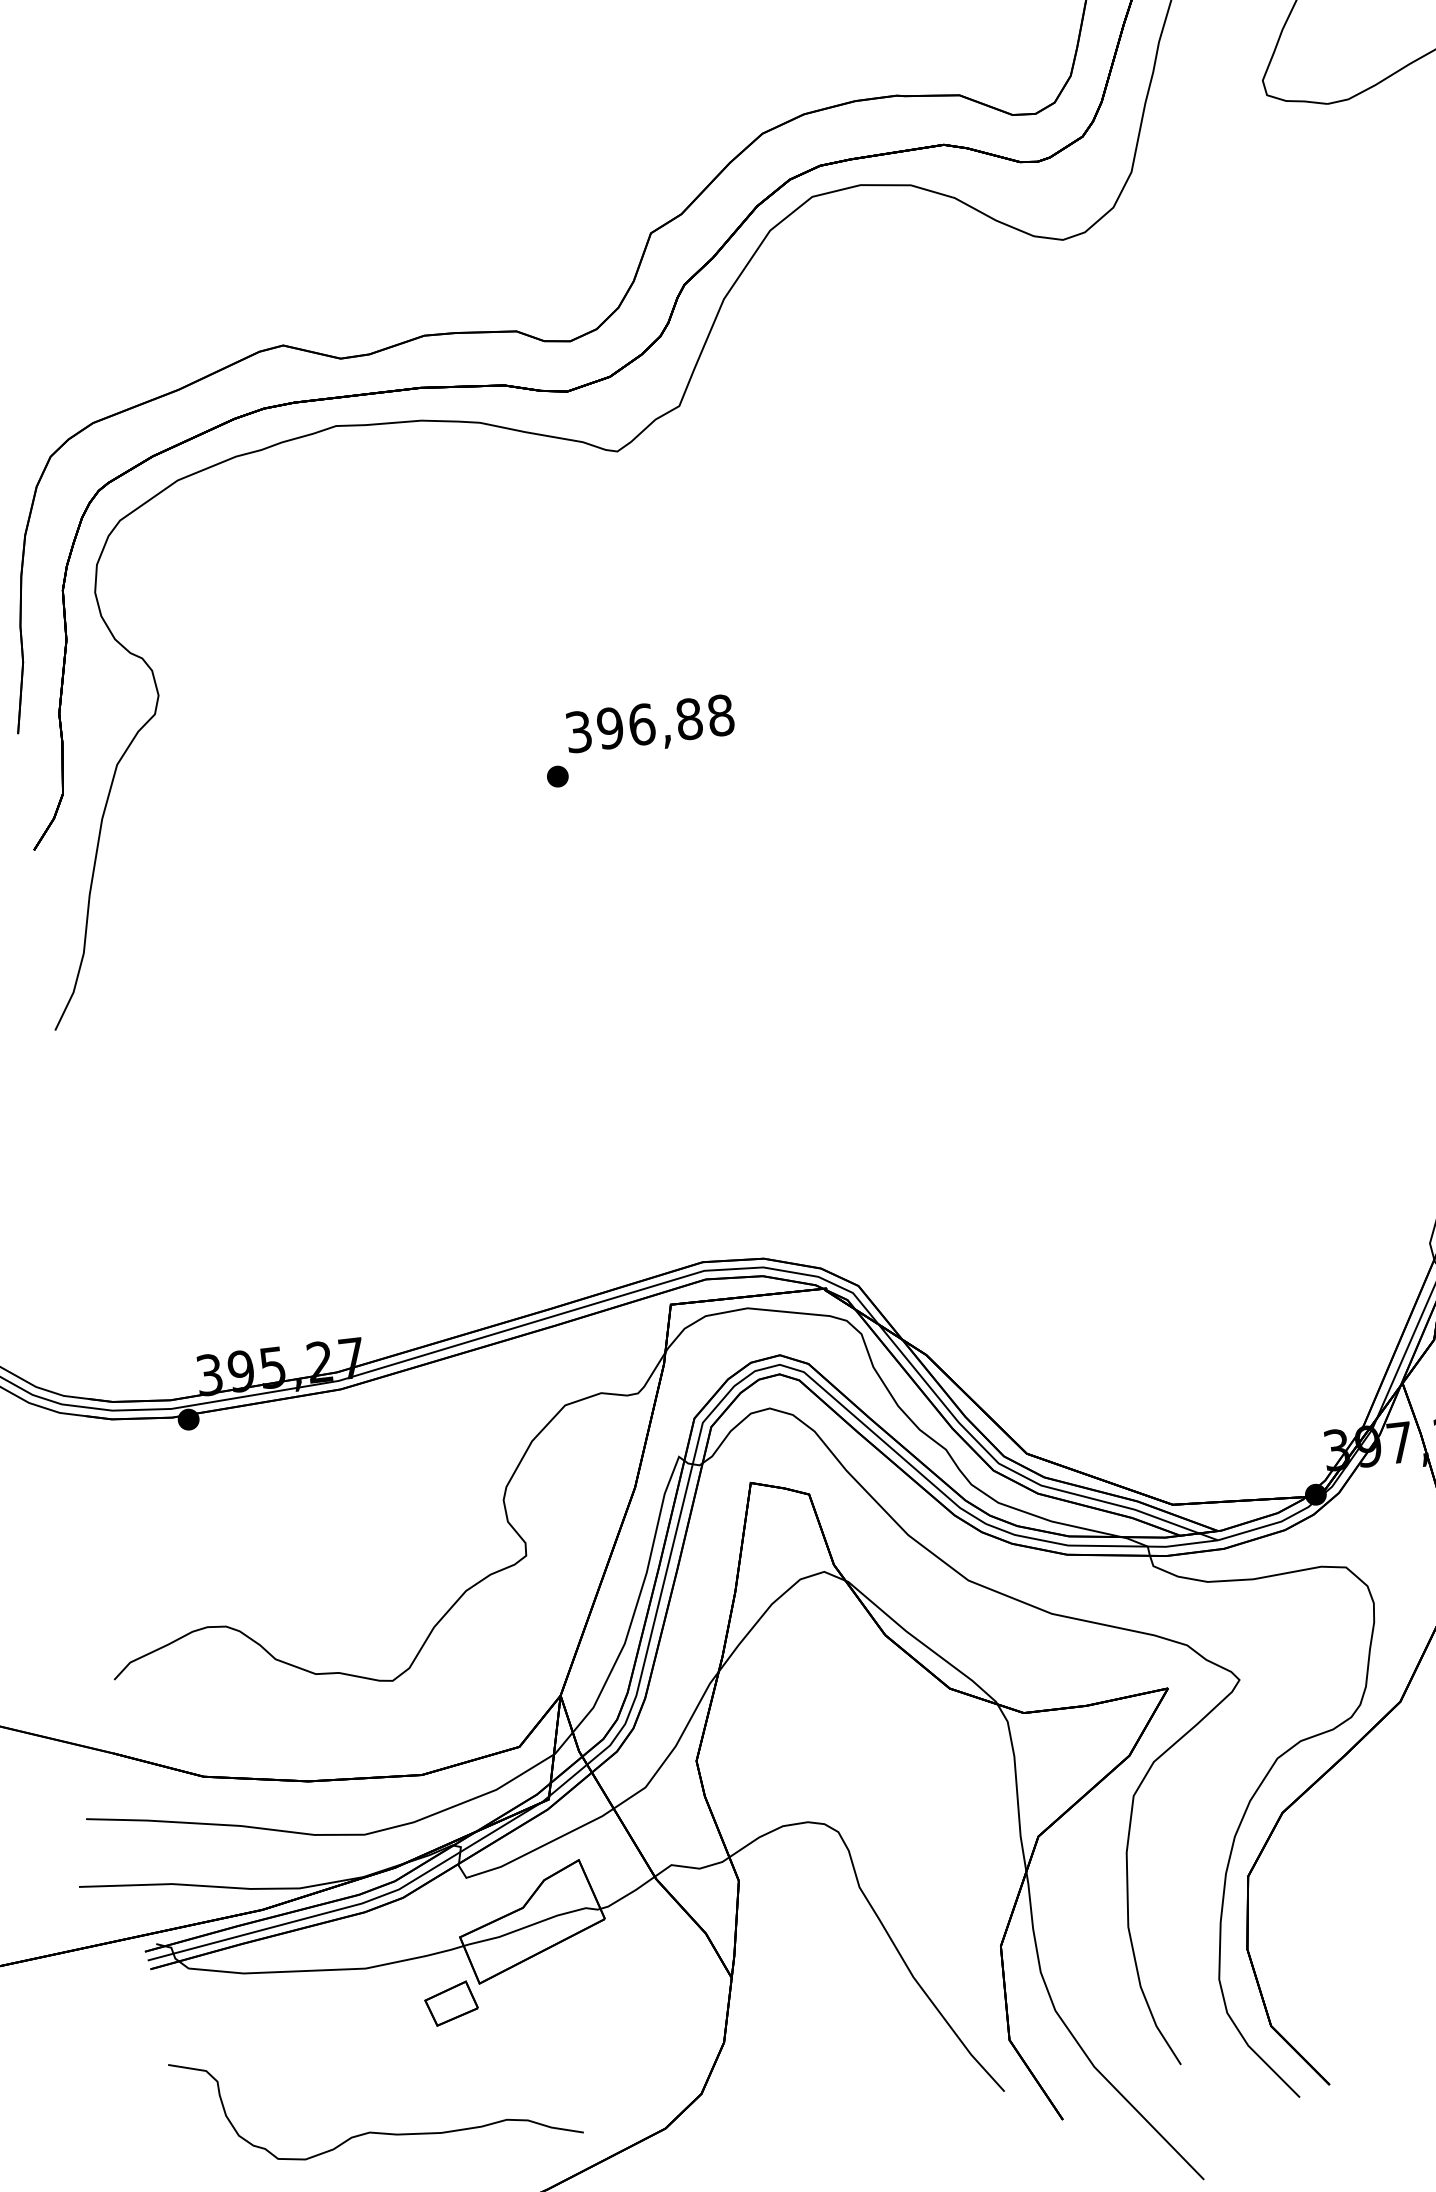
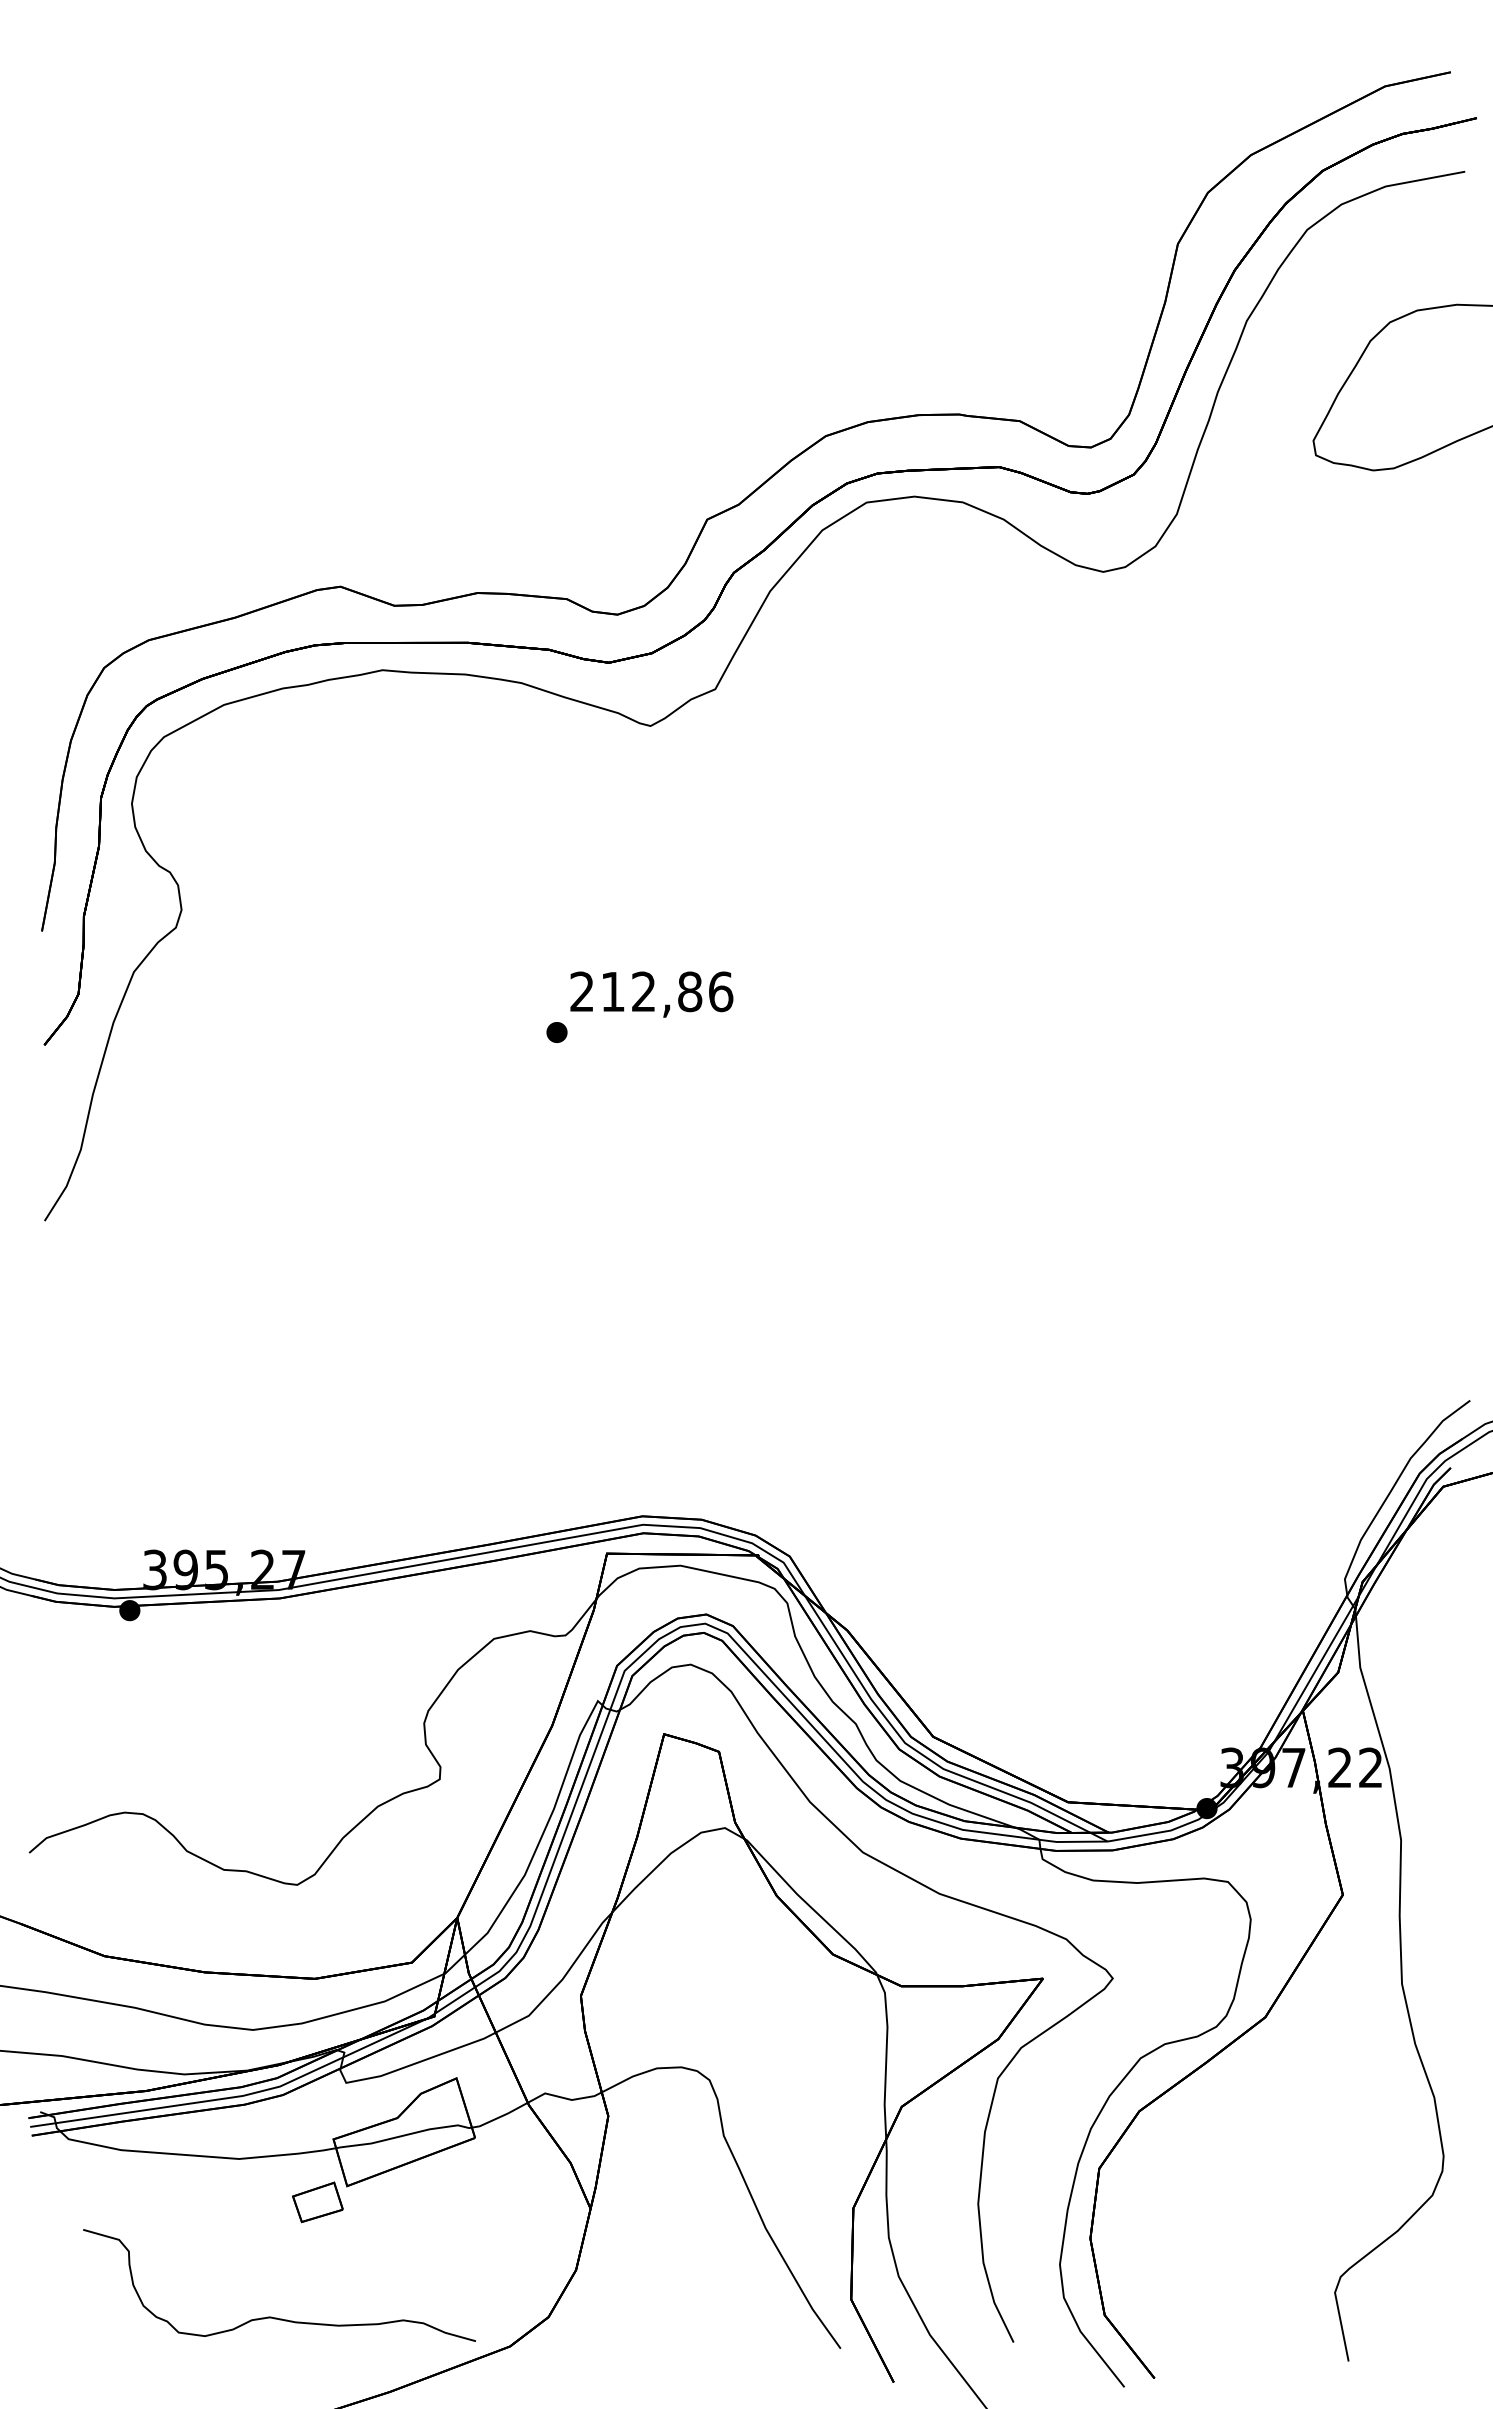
text: (649, 723) -> (651, 991), 396,88 -> 212,86
curve: (371, 2131) -> (271, 2316), moved

